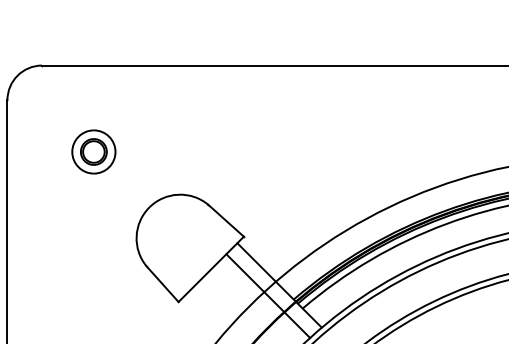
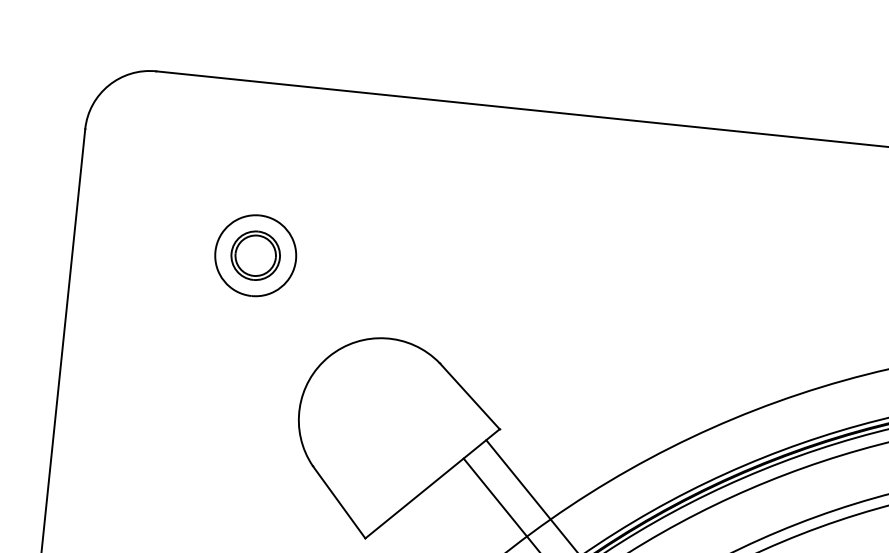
part: (93, 151) -> (255, 254), moved

